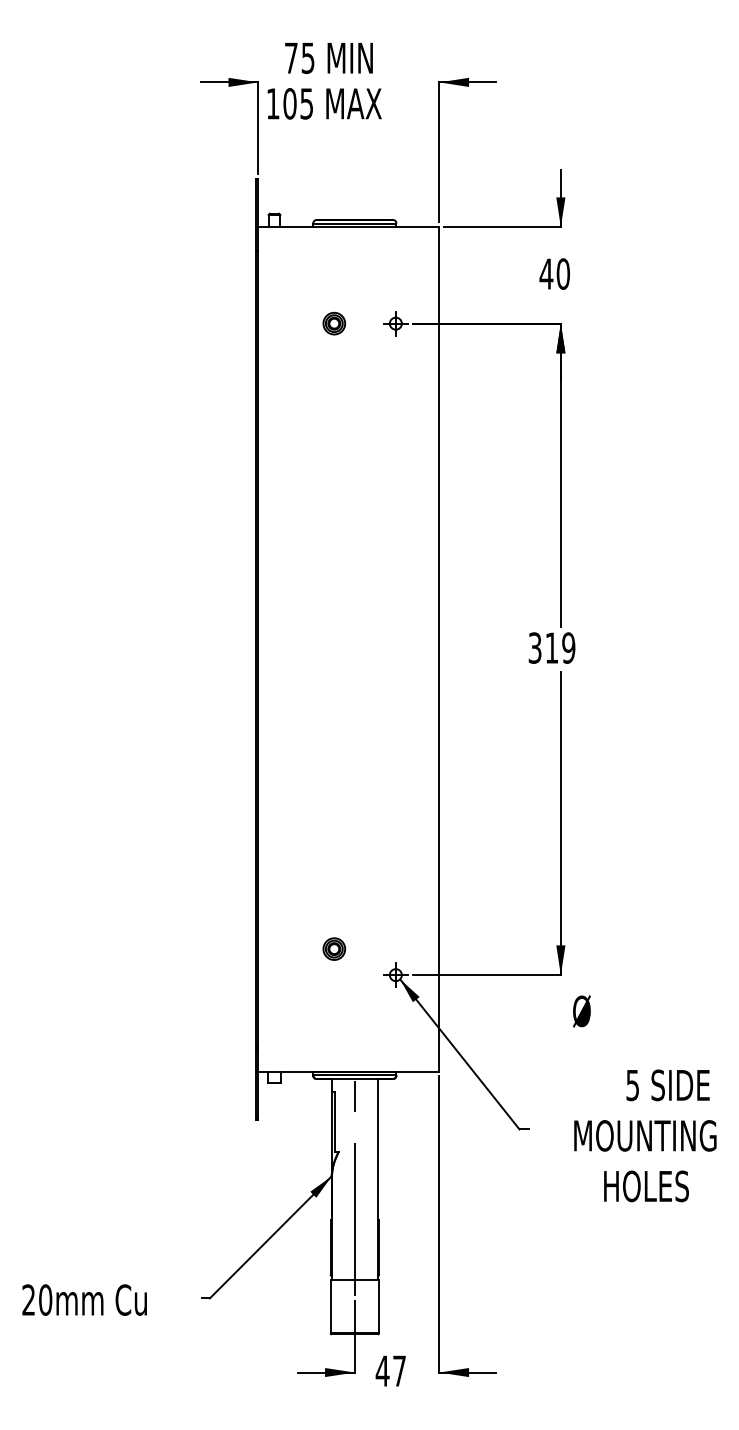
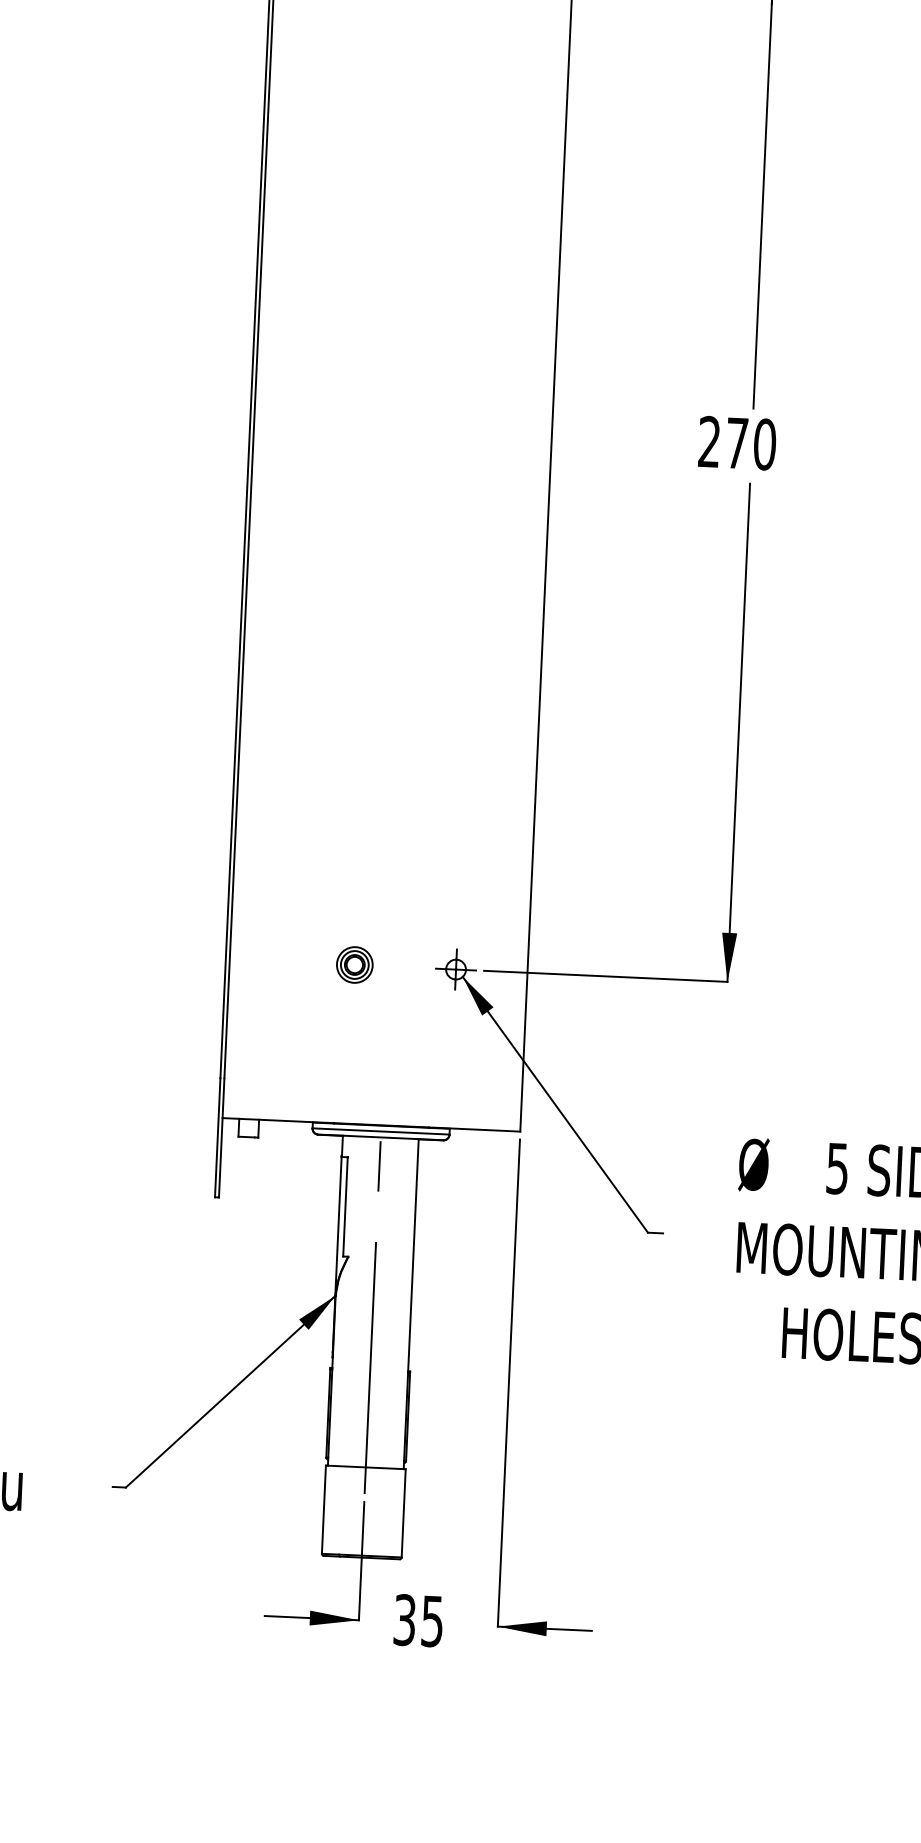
text: (551, 647) -> (736, 442), 319 -> 270
part: (334, 948) -> (355, 963), moved
text: (581, 1011) -> (753, 1165), moved
text: (390, 1370) -> (417, 1619), 47 -> 35

